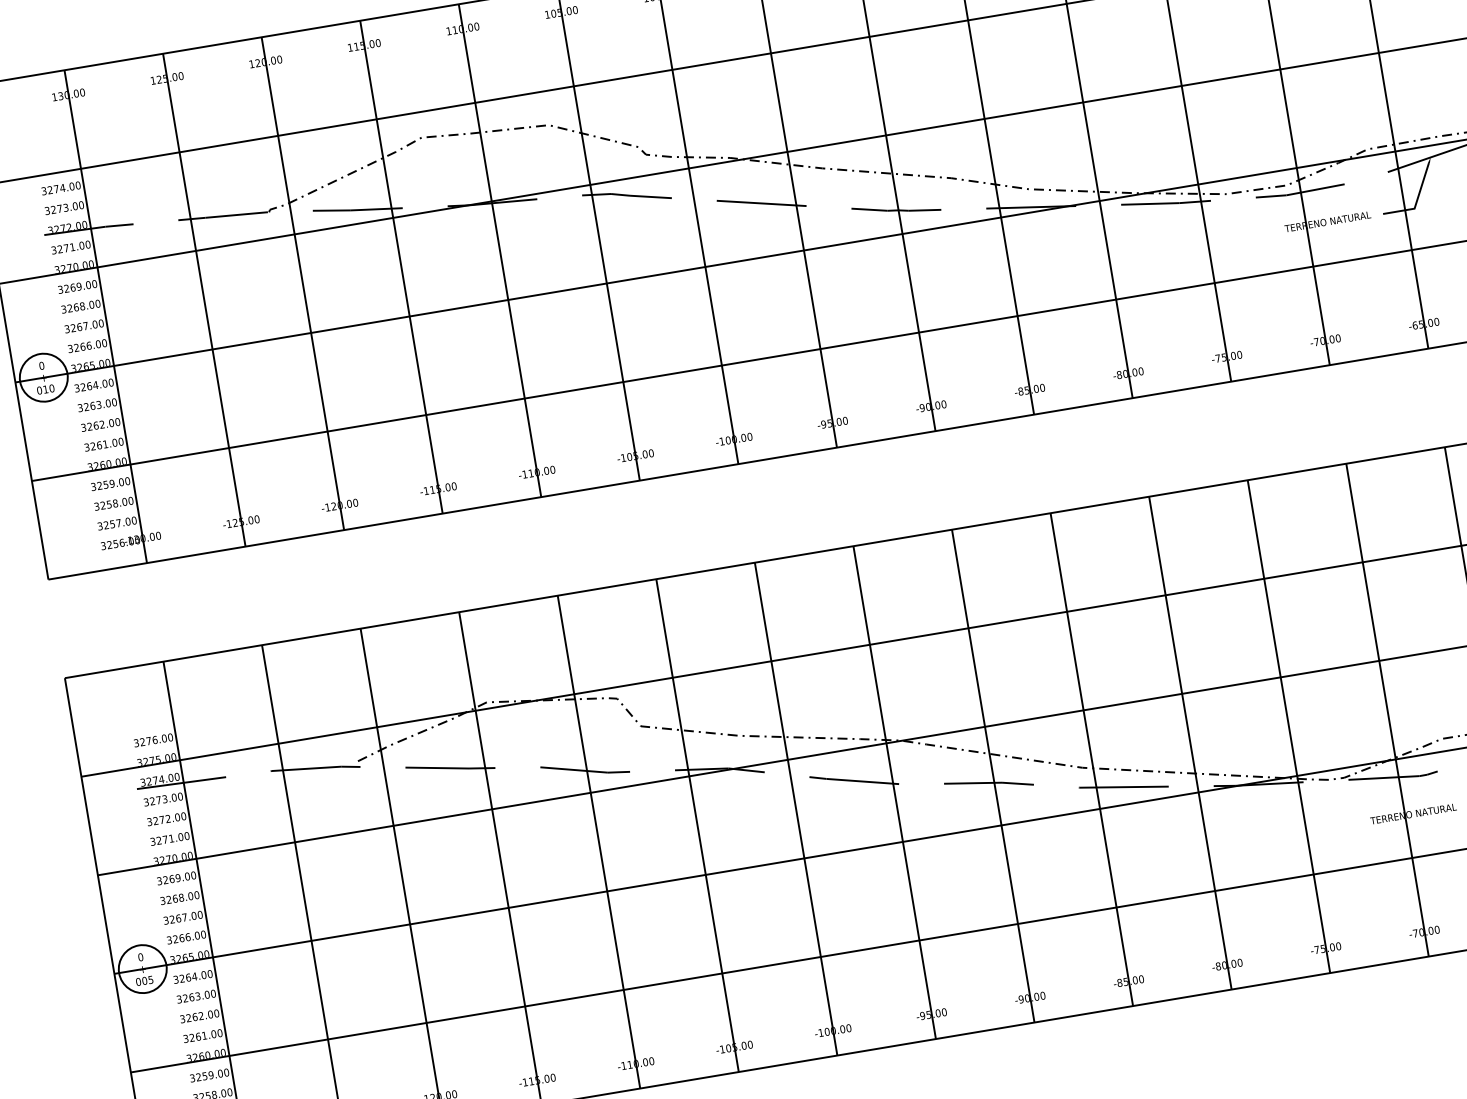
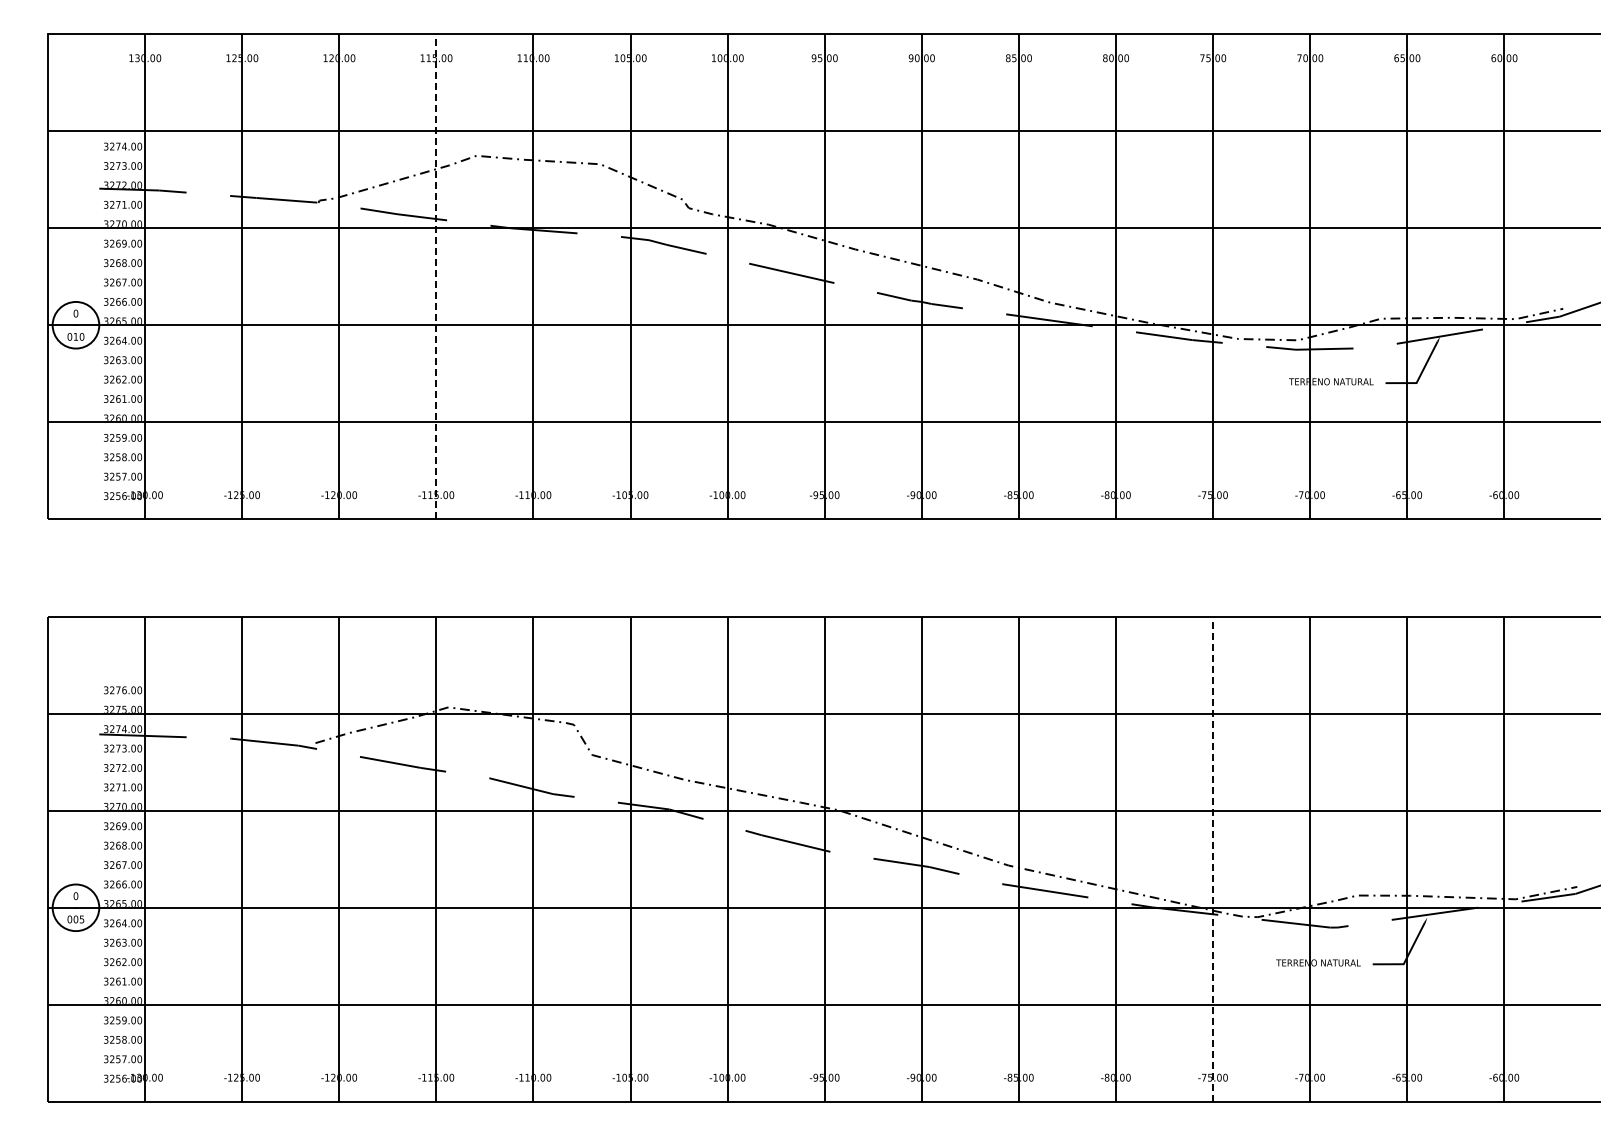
line: (401, 266) -> (436, 276), solid -> dashed
line: (1289, 726) -> (1213, 859), solid -> dashed

